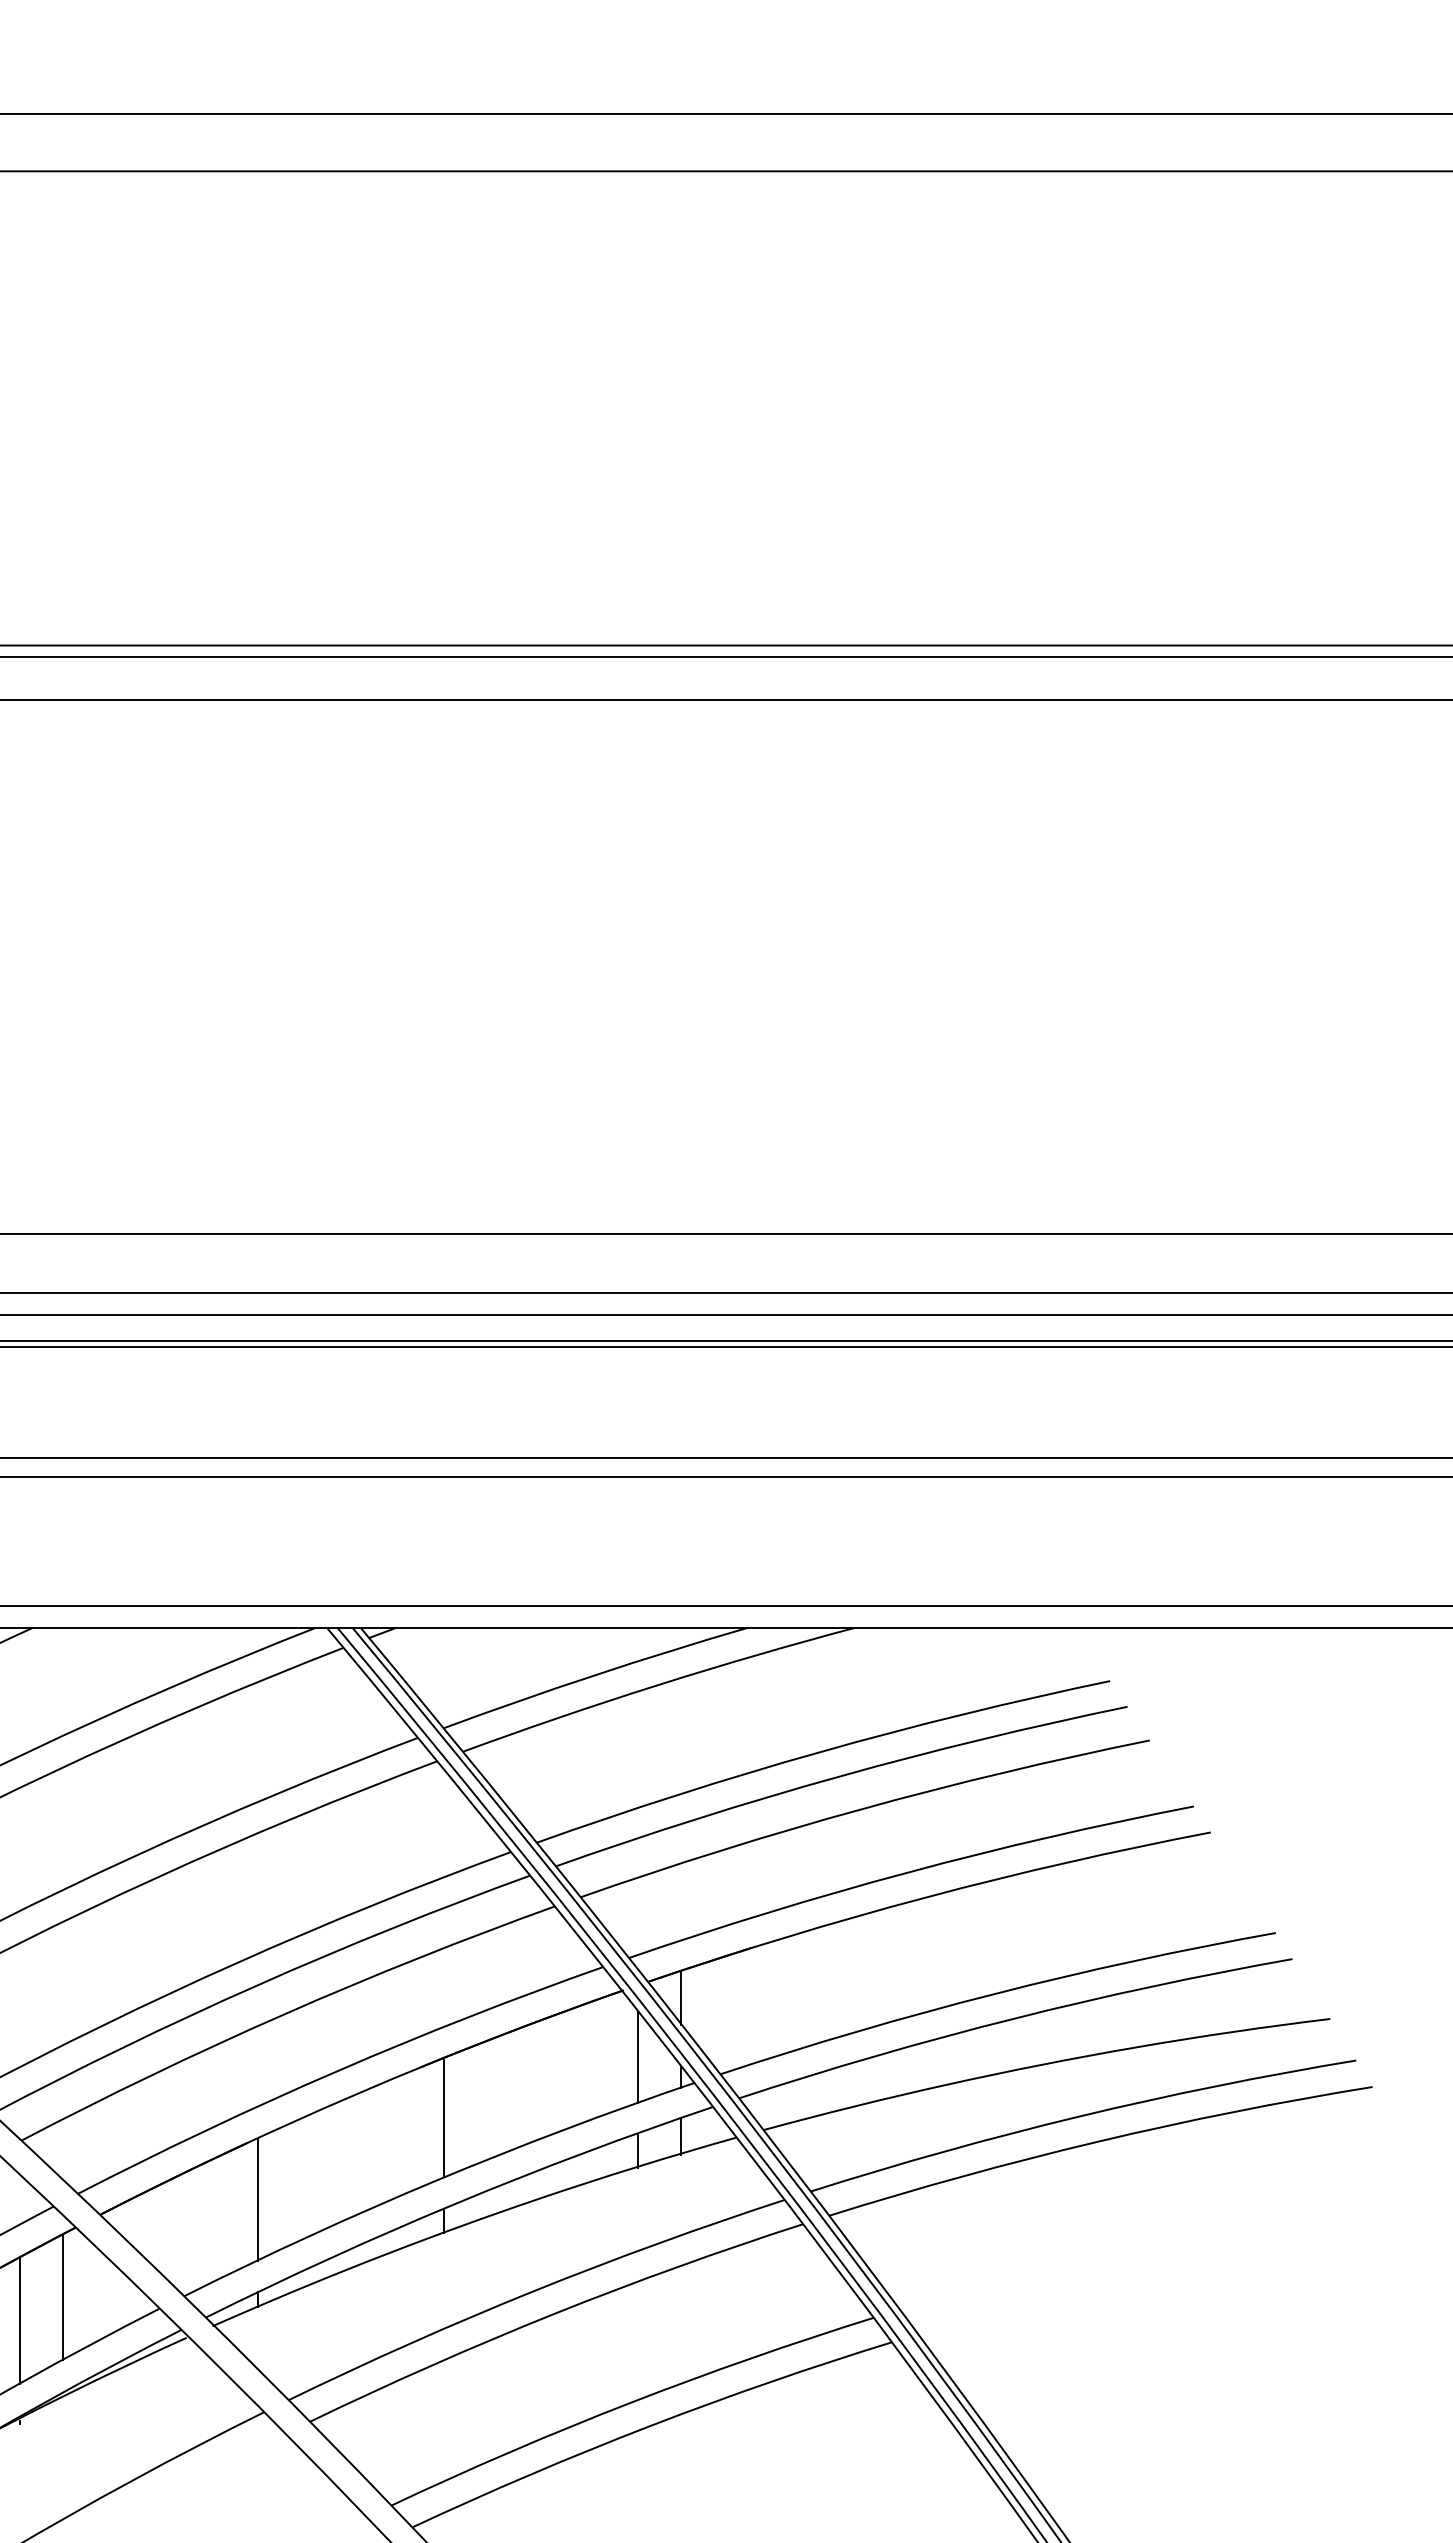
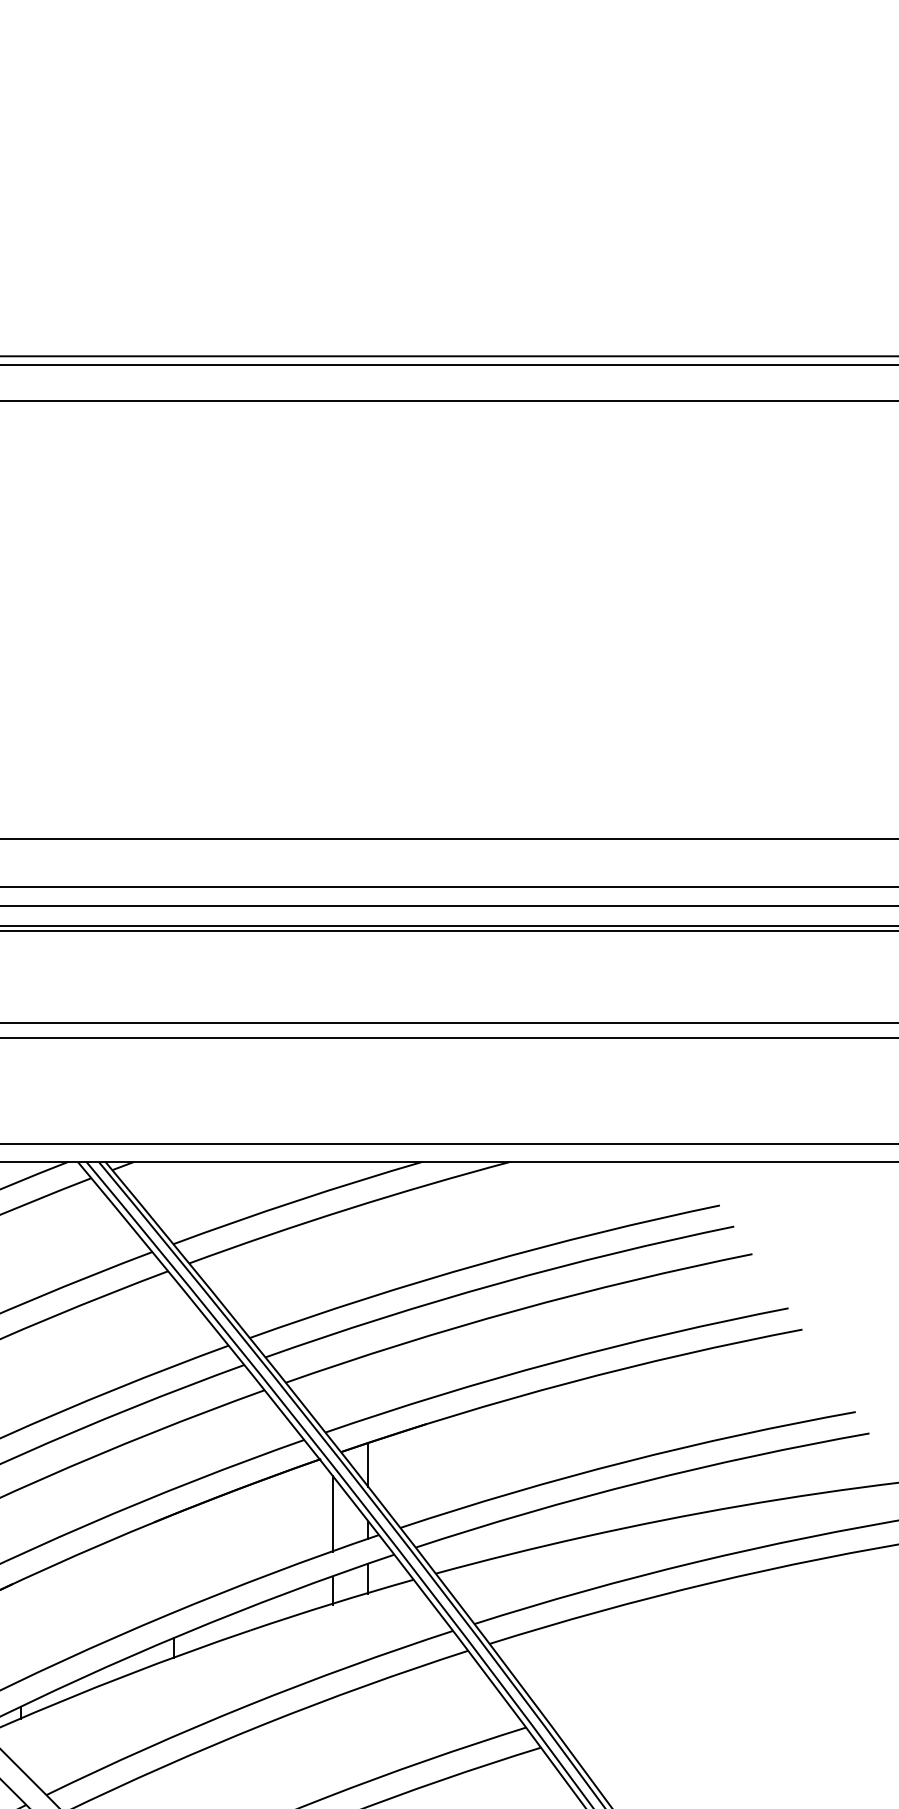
line: (443, 2117) -> (173, 1563), removed
line: (257, 2199) -> (20, 1630), removed

